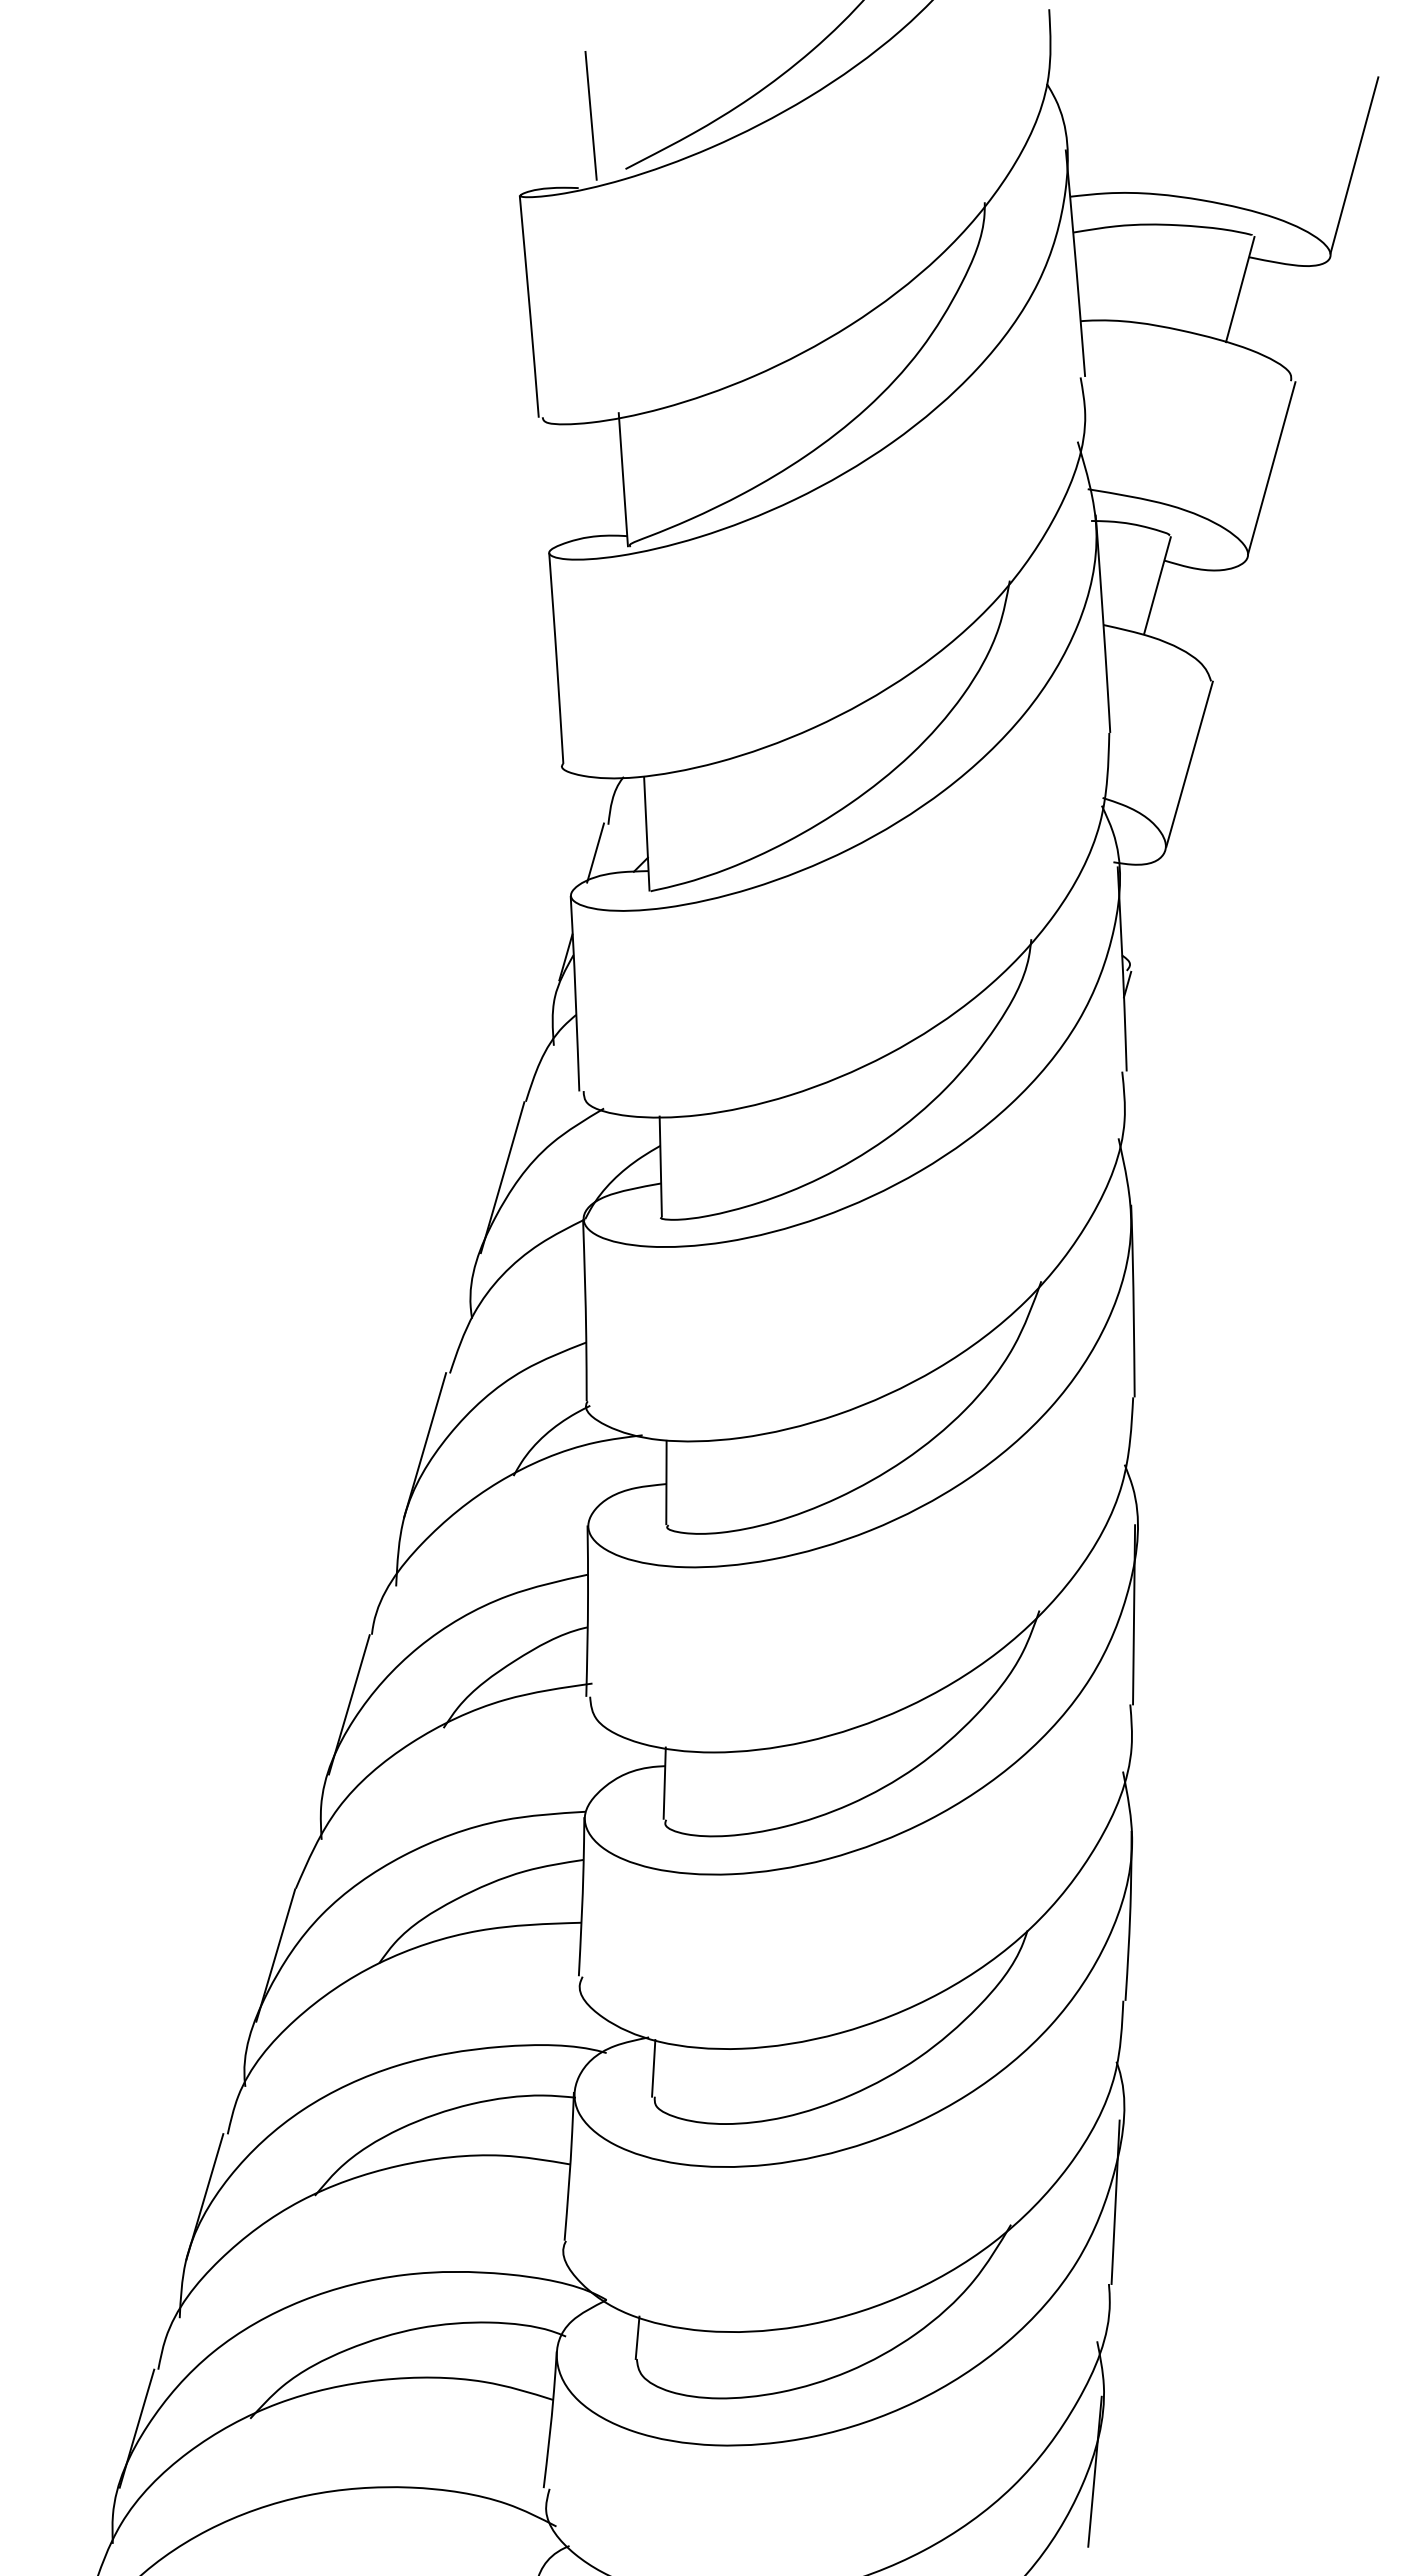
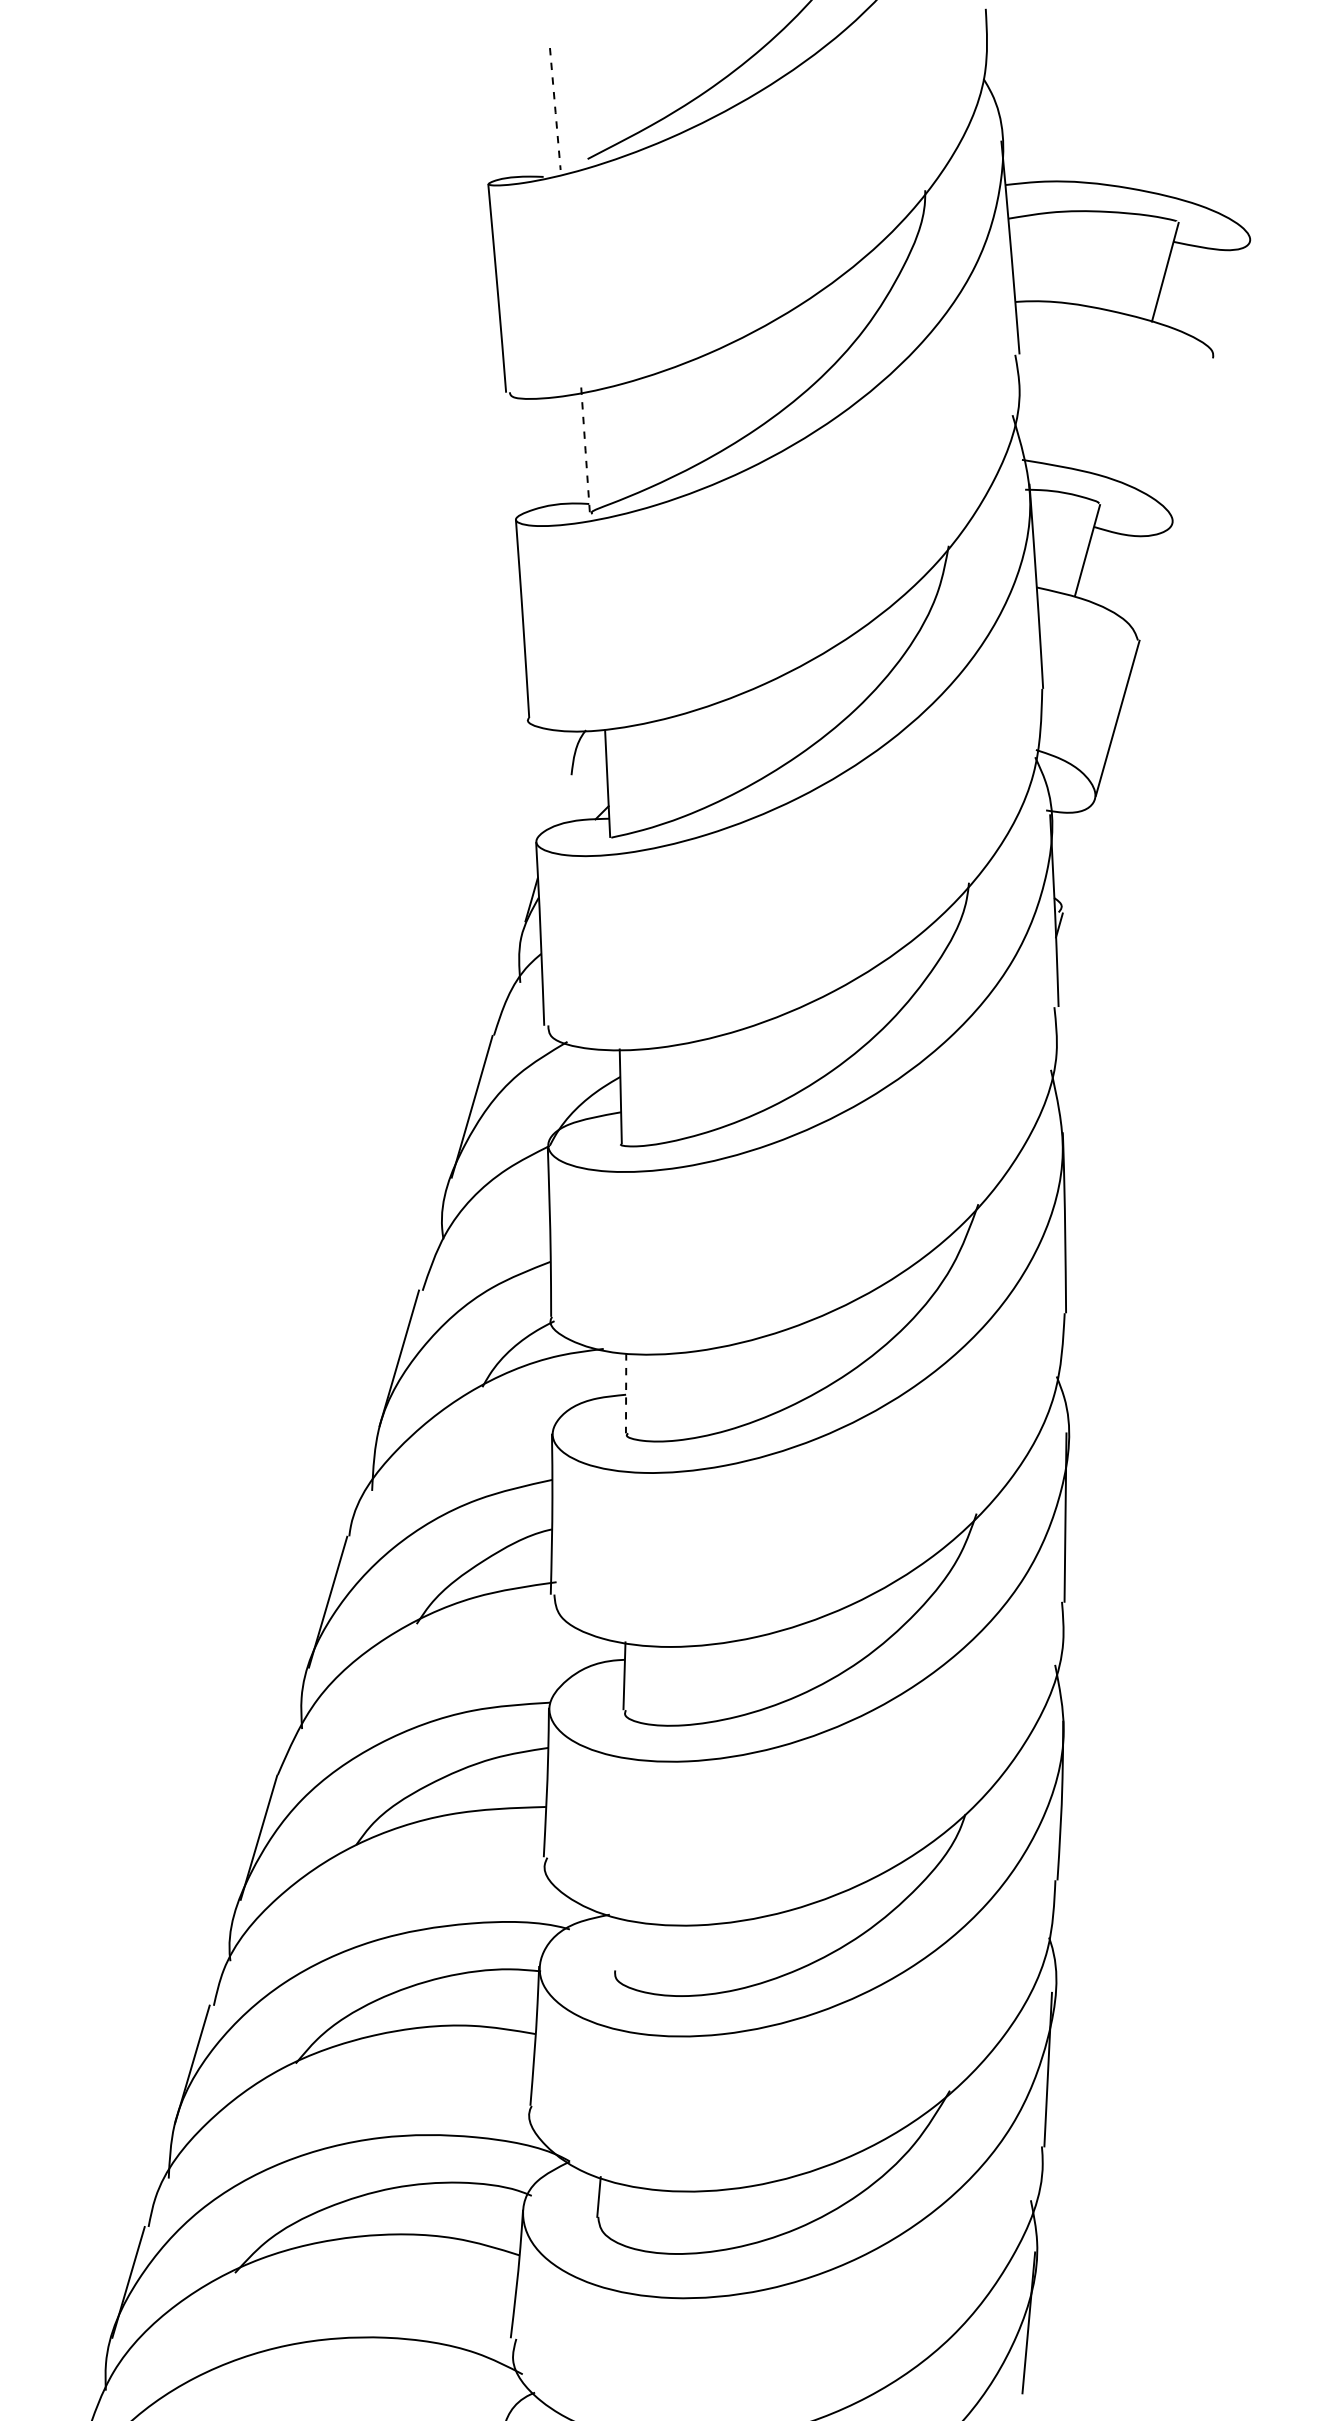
line: (591, 116) -> (555, 109), solid -> dashed
line: (1354, 165) -> (1272, 155), removed
line: (1271, 468) -> (1194, 440), removed
line: (623, 479) -> (585, 450), solid -> dashed
line: (595, 852) -> (559, 801), removed
line: (666, 1482) -> (626, 1393), solid -> dashed
line: (653, 2068) -> (613, 1943), removed

